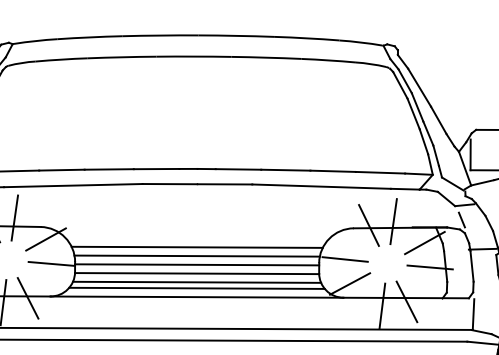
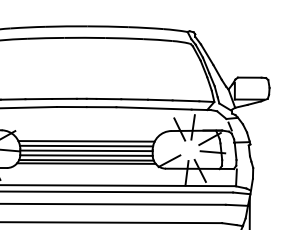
line: (344, 258) -> (166, 147), removed
line: (195, 297) -> (85, 168), removed

